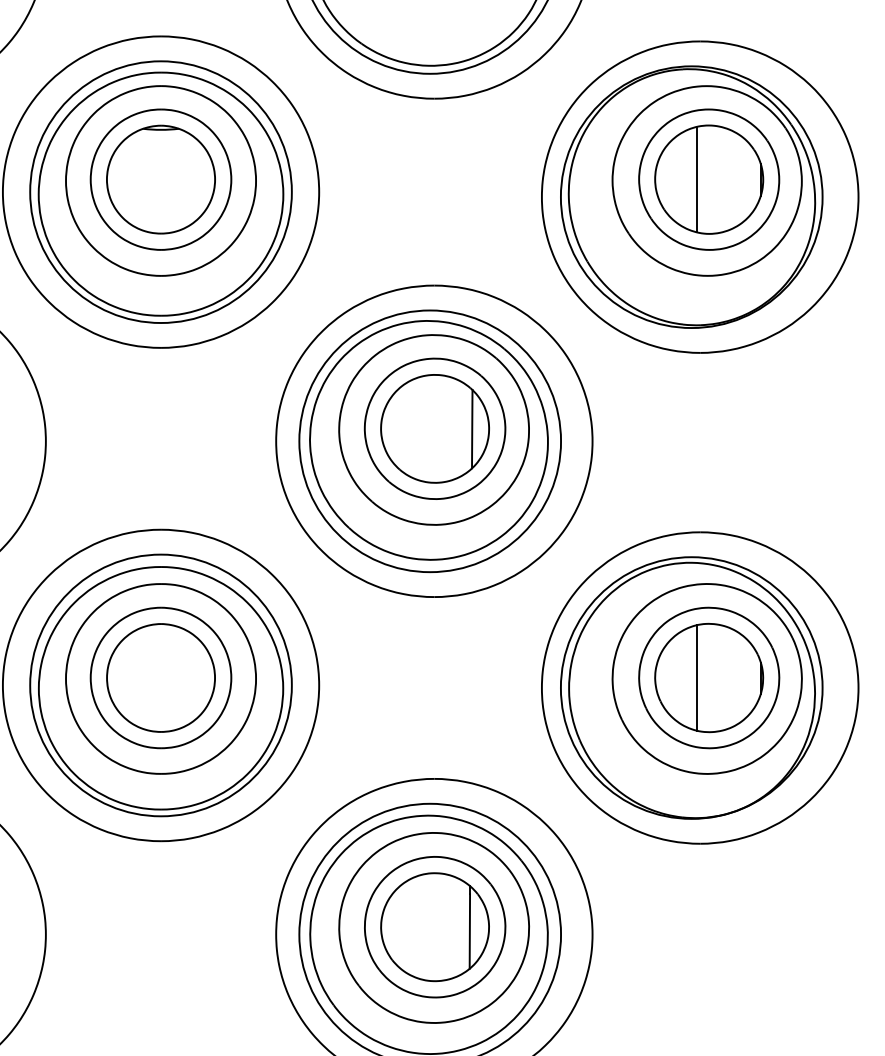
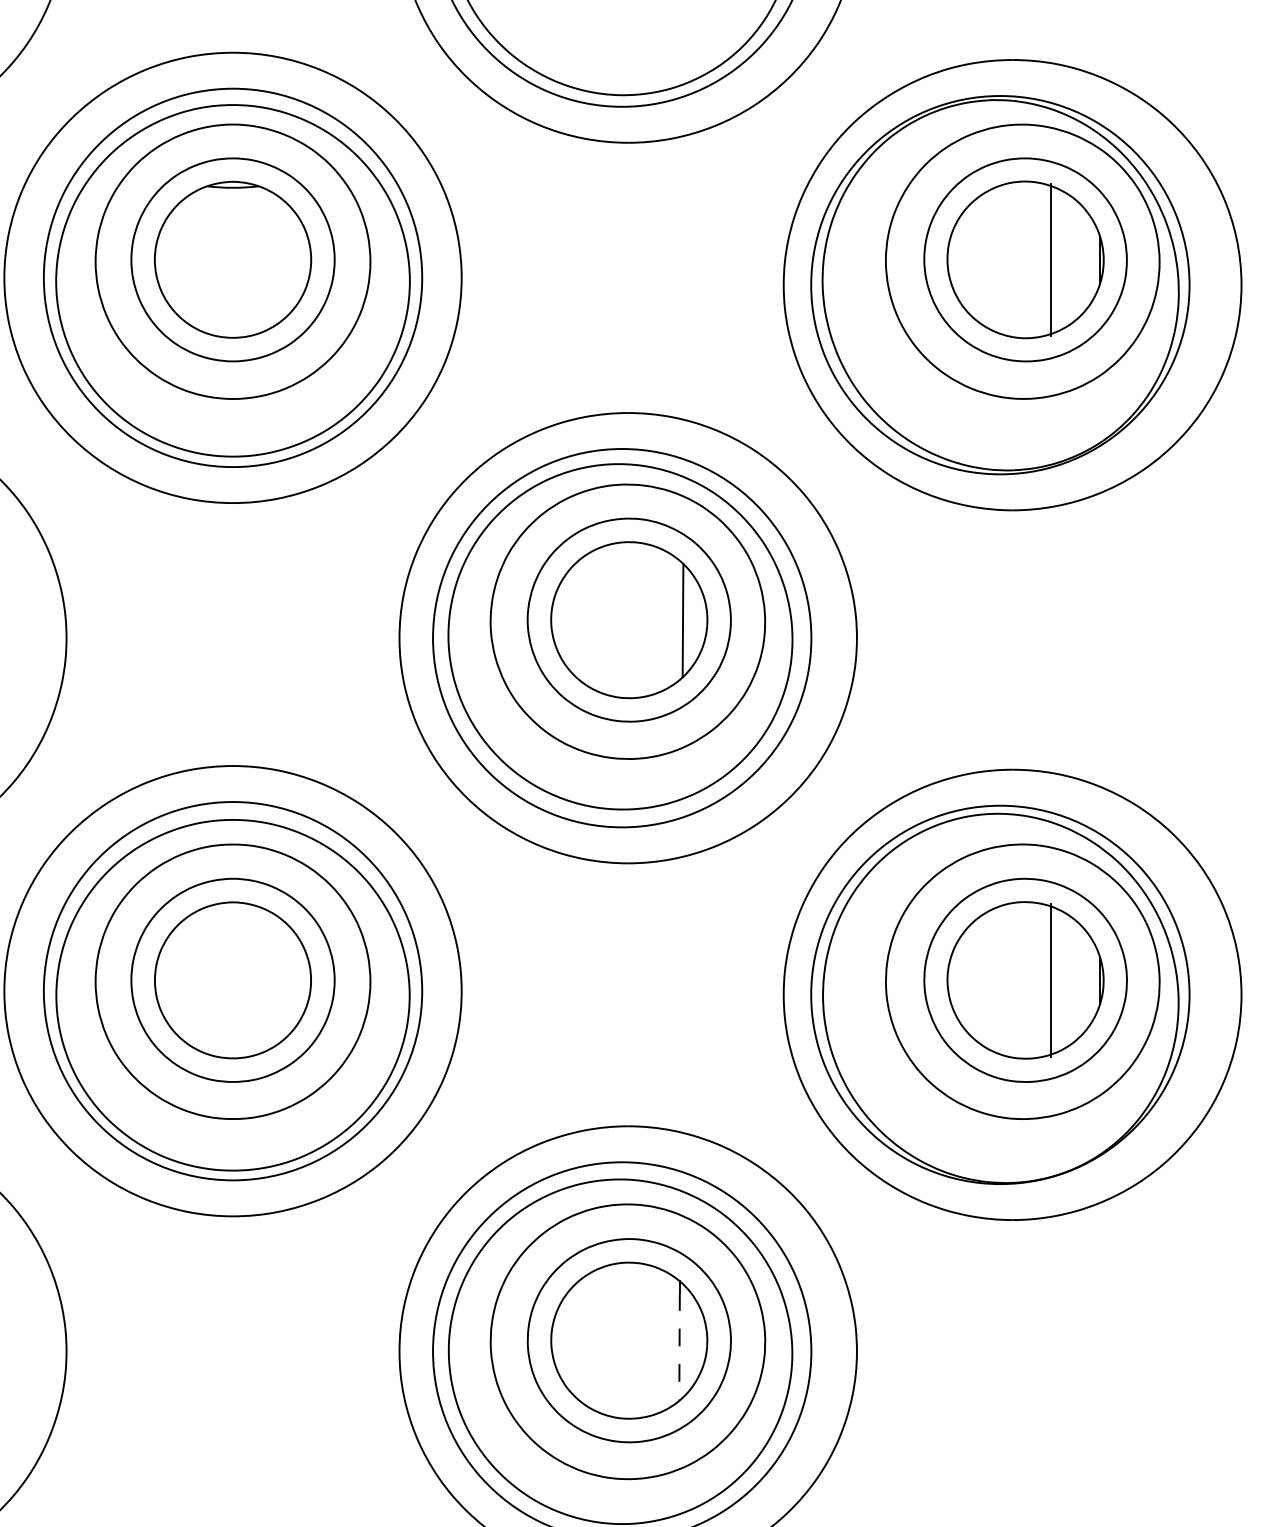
line: (696, 179) -> (1050, 259), moved
line: (696, 677) -> (1050, 979), moved
line: (469, 932) -> (679, 1348), solid -> dashed

